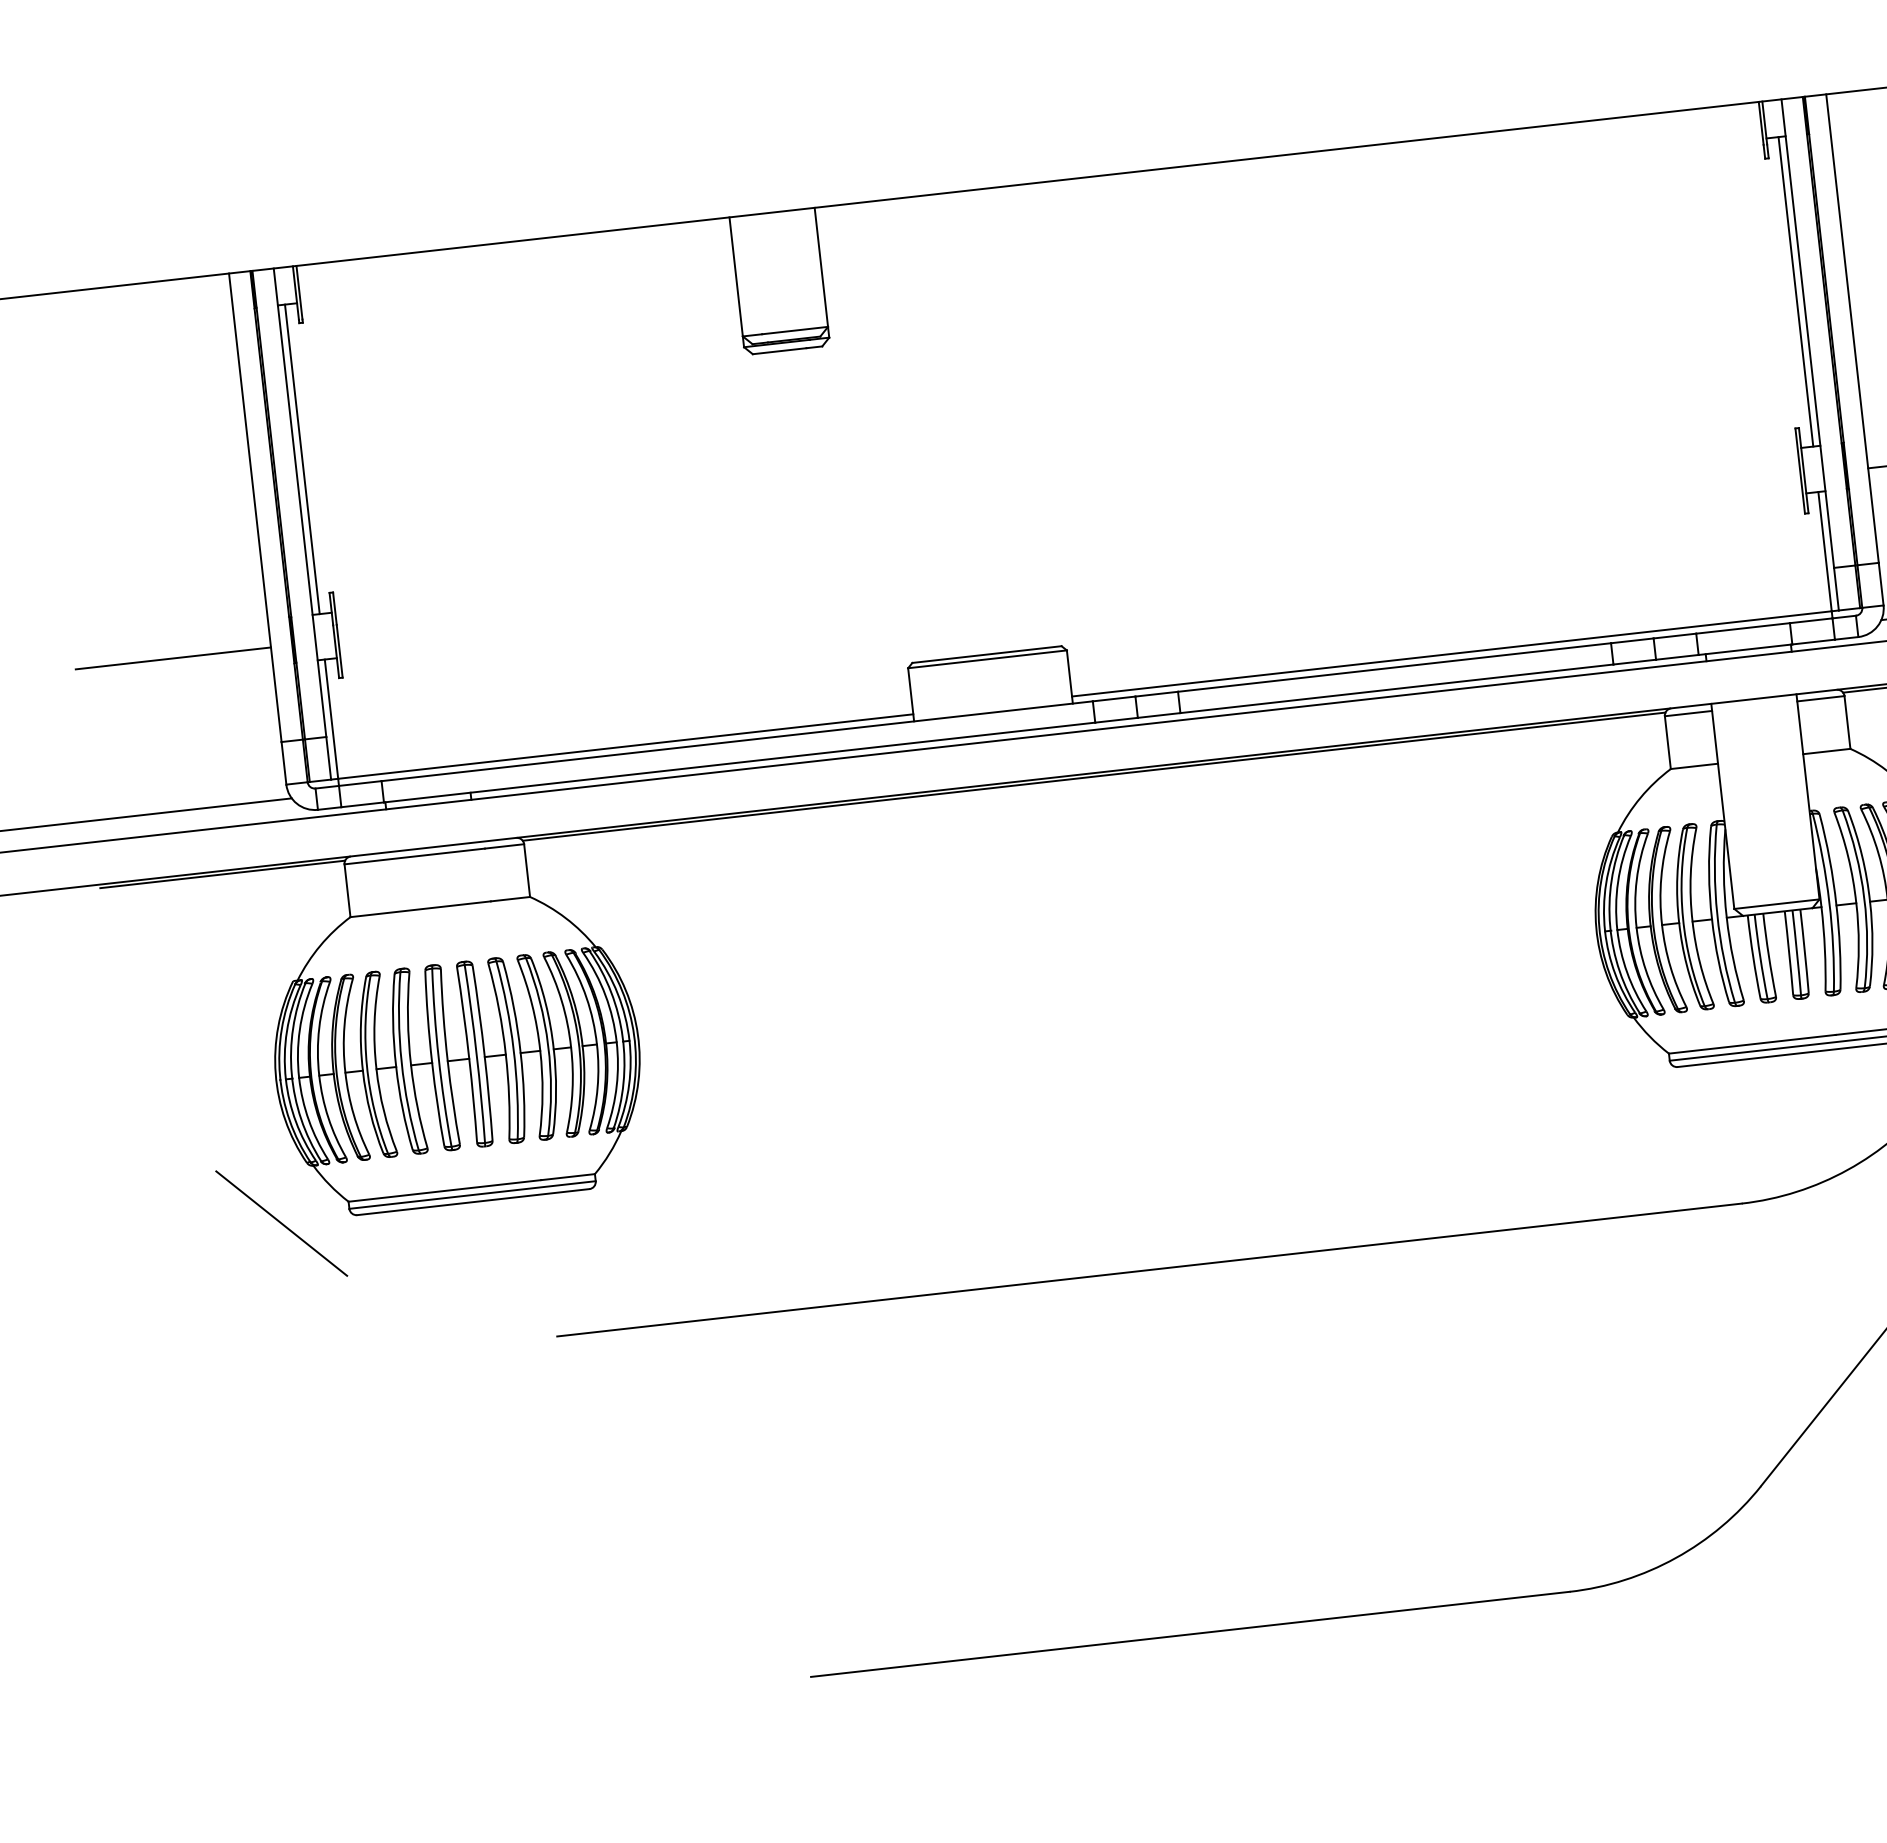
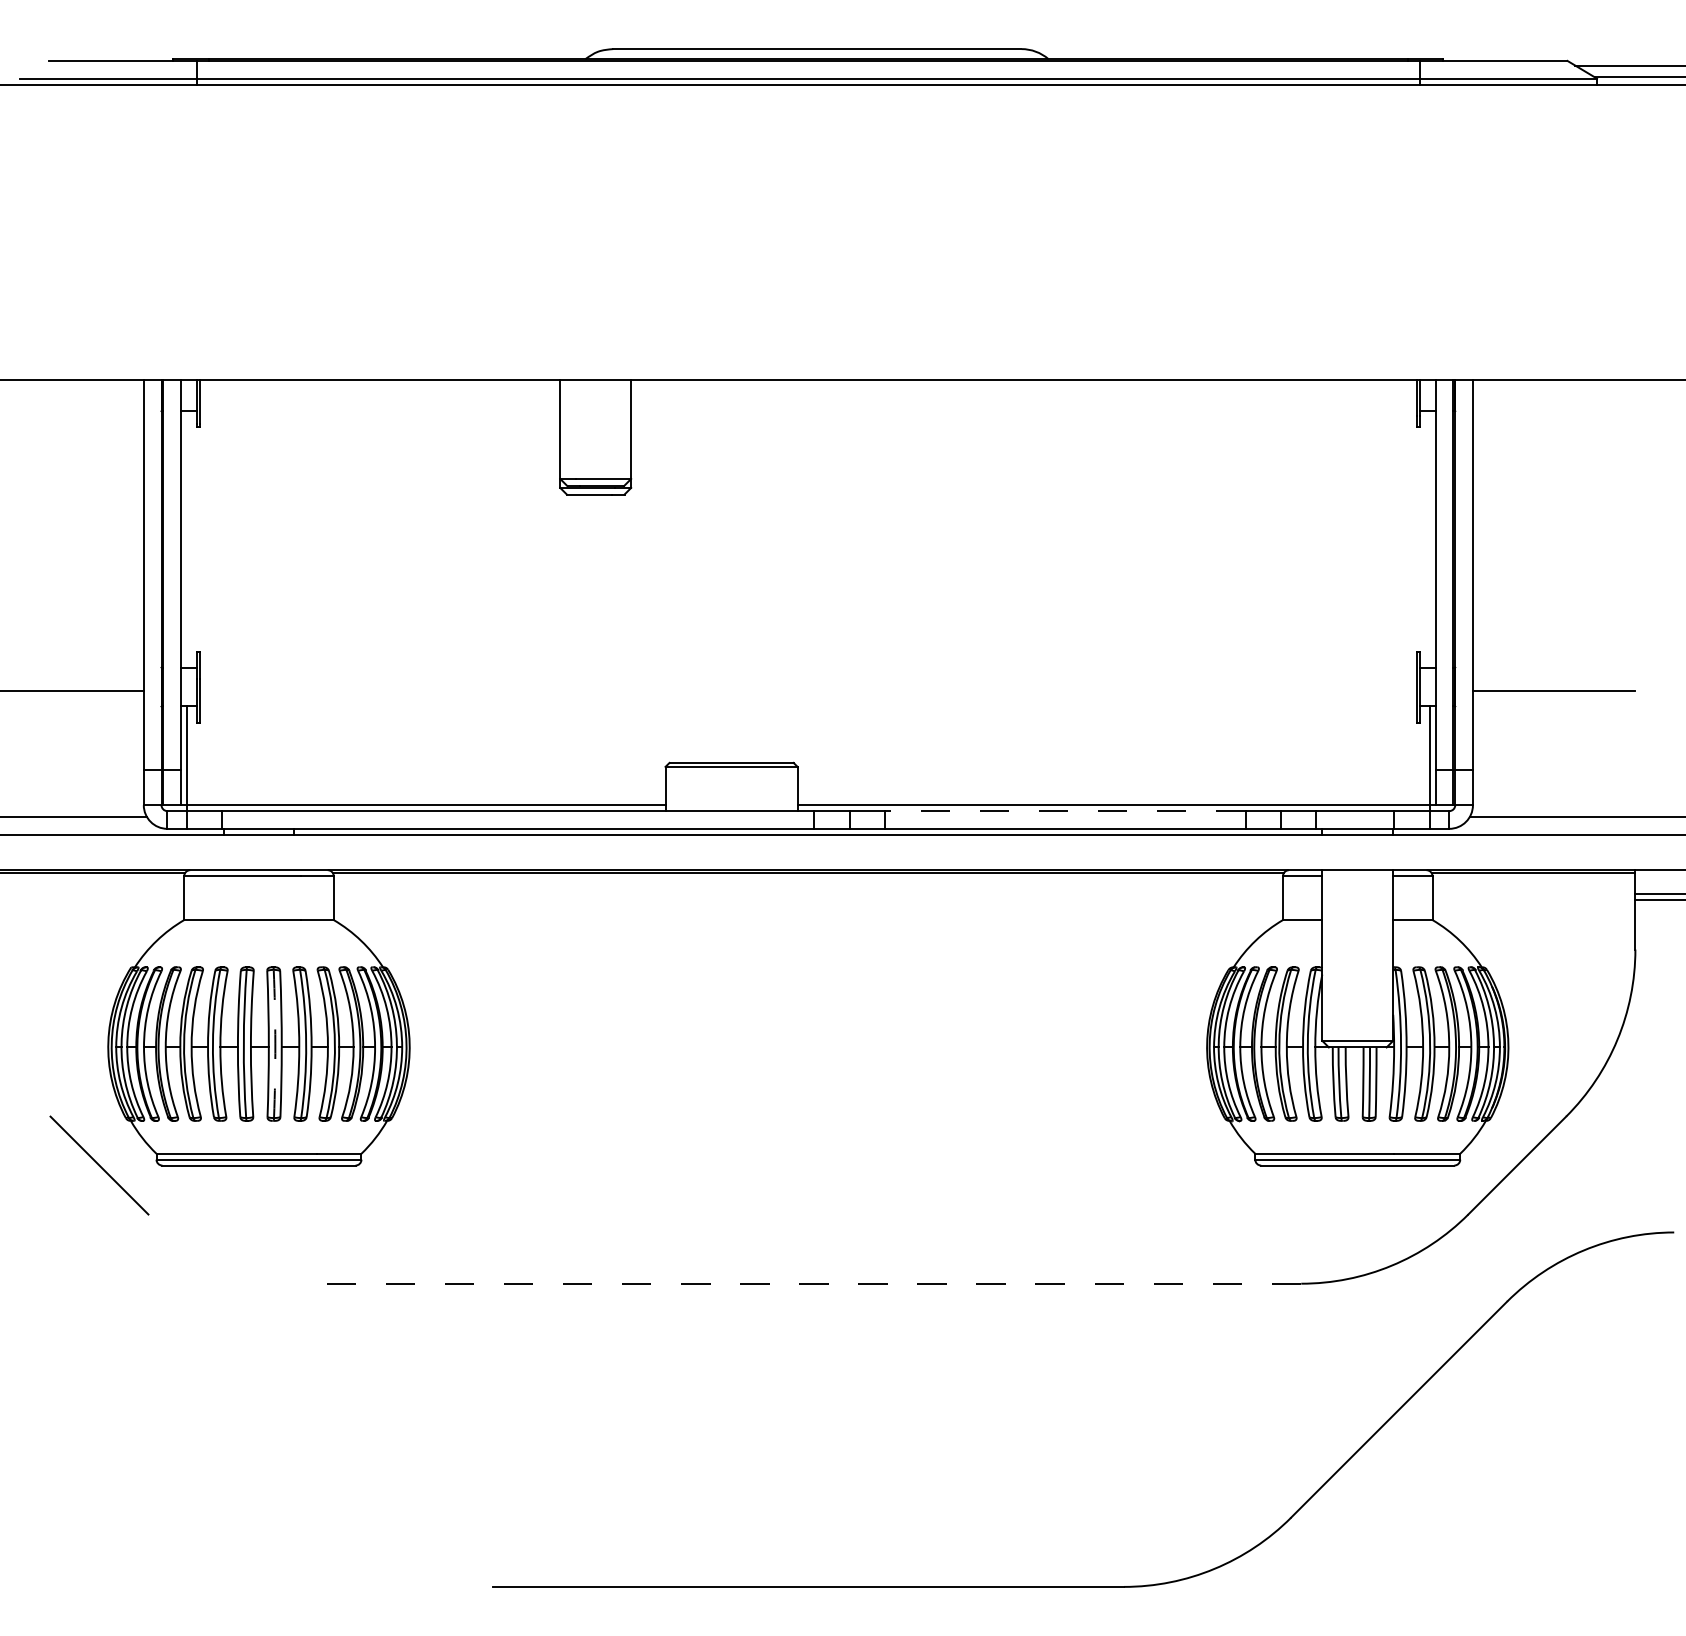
line: (1795, 292) -> (1429, 539), removed
line: (301, 459) -> (186, 539), removed
line: (1393, 668) -> (1064, 811), solid -> dashed
arc: (476, 1053) -> (275, 1043), solid -> dashed
line: (1149, 1269) -> (808, 1283), solid -> dashed

